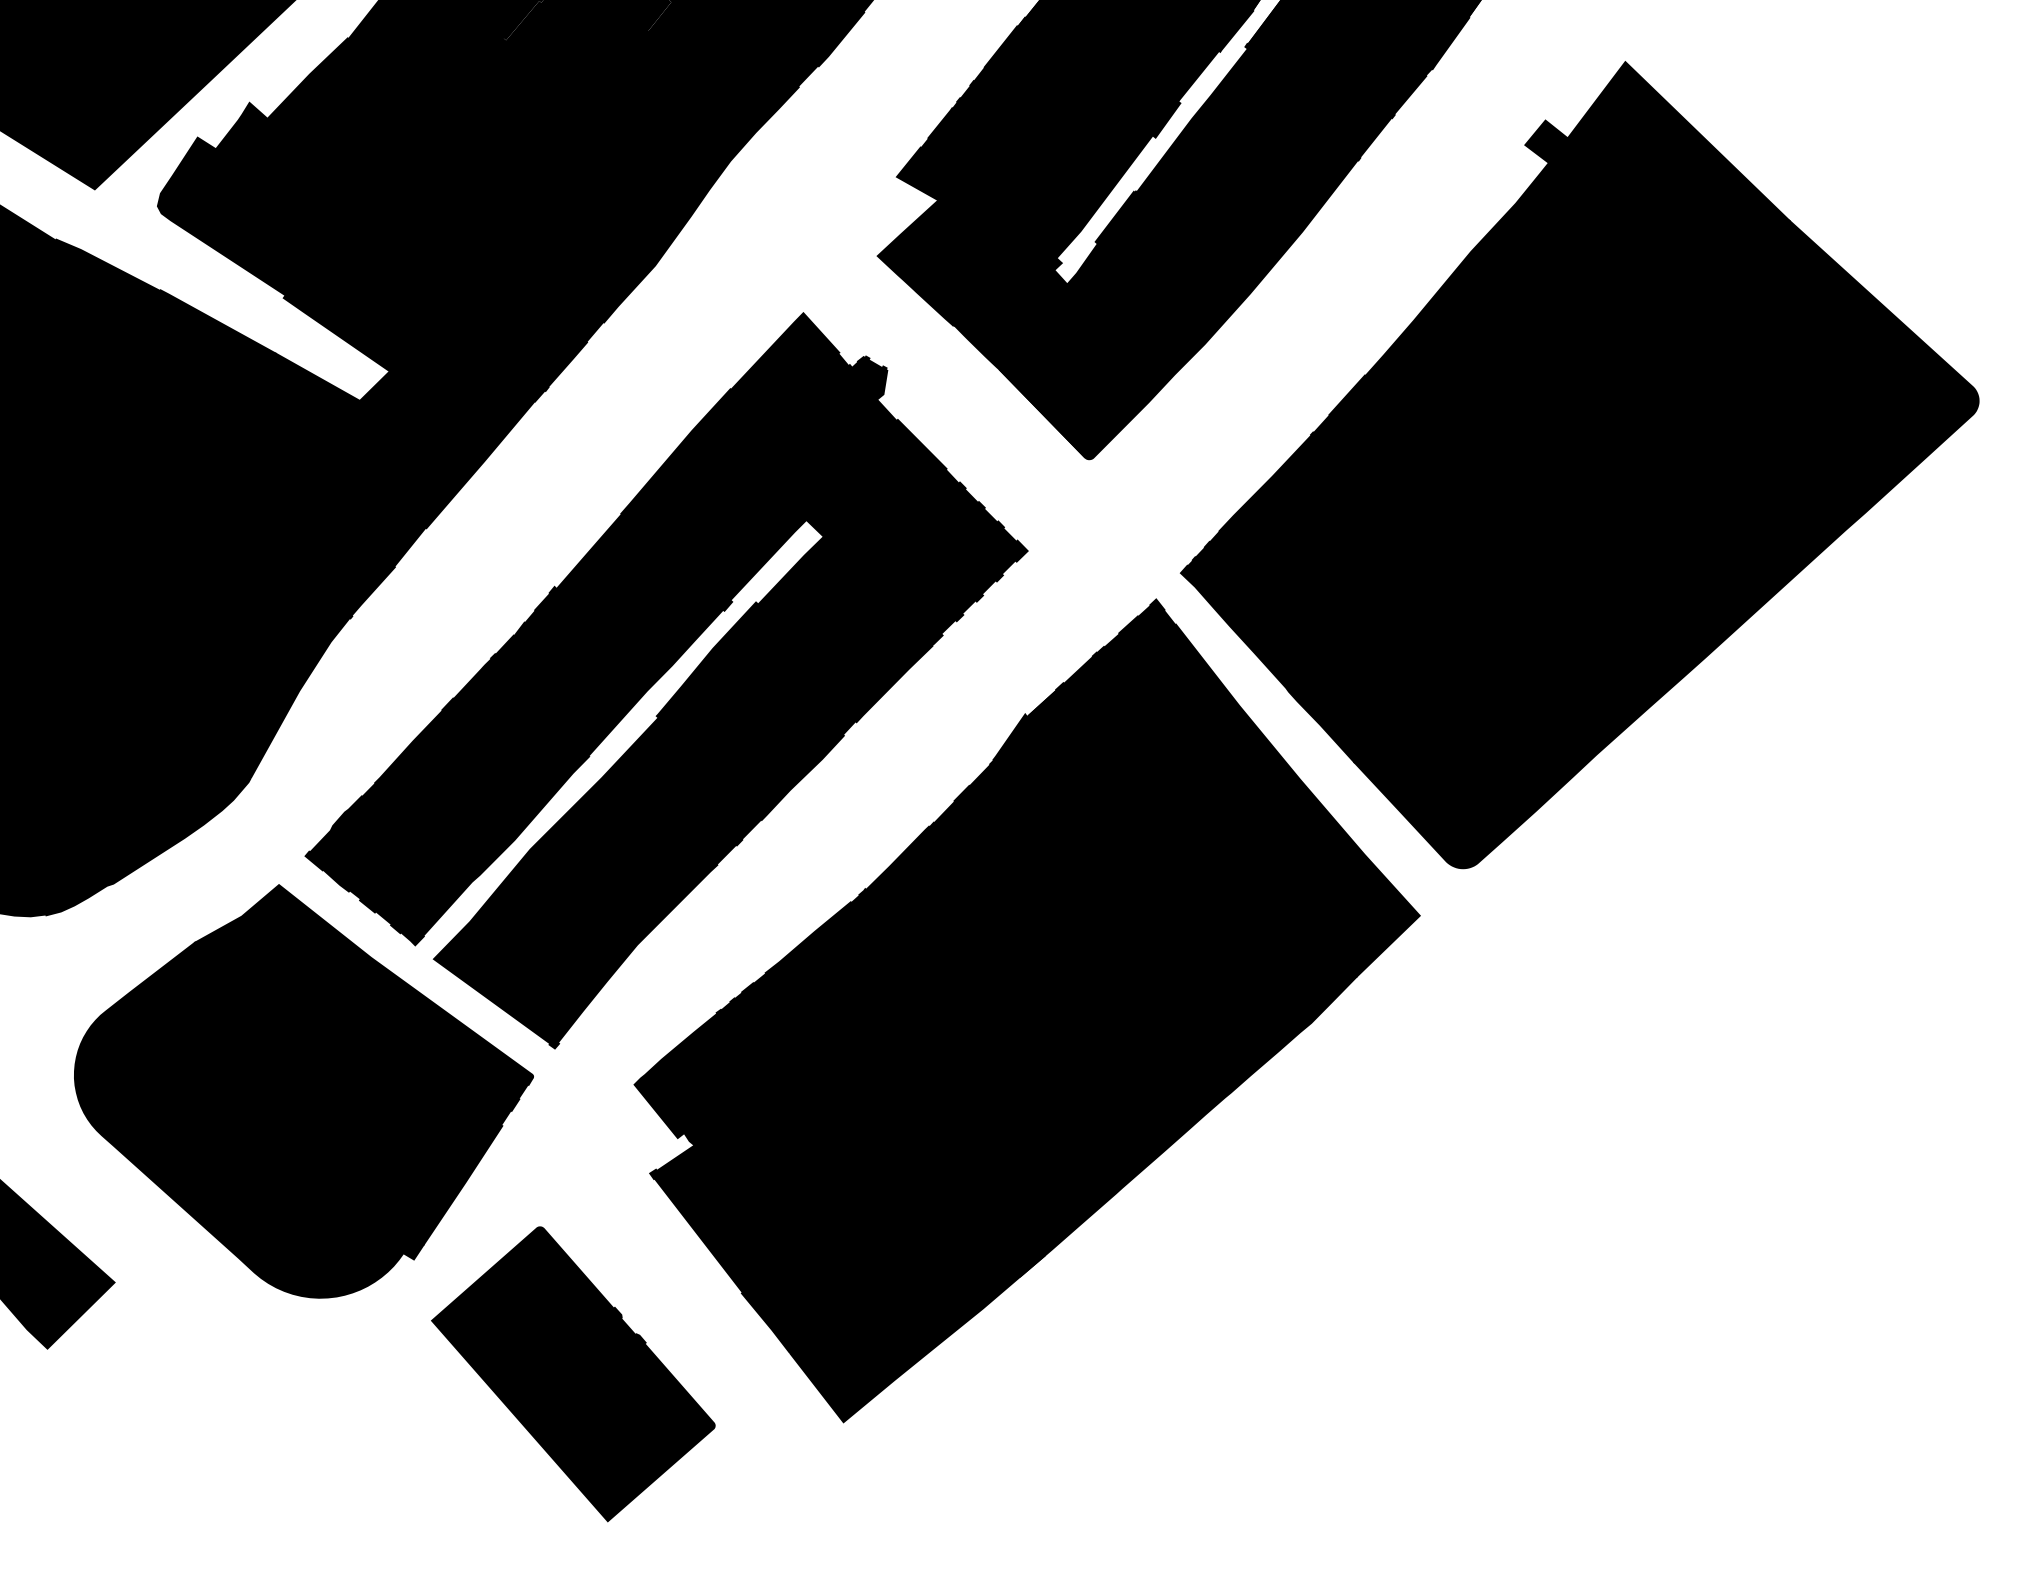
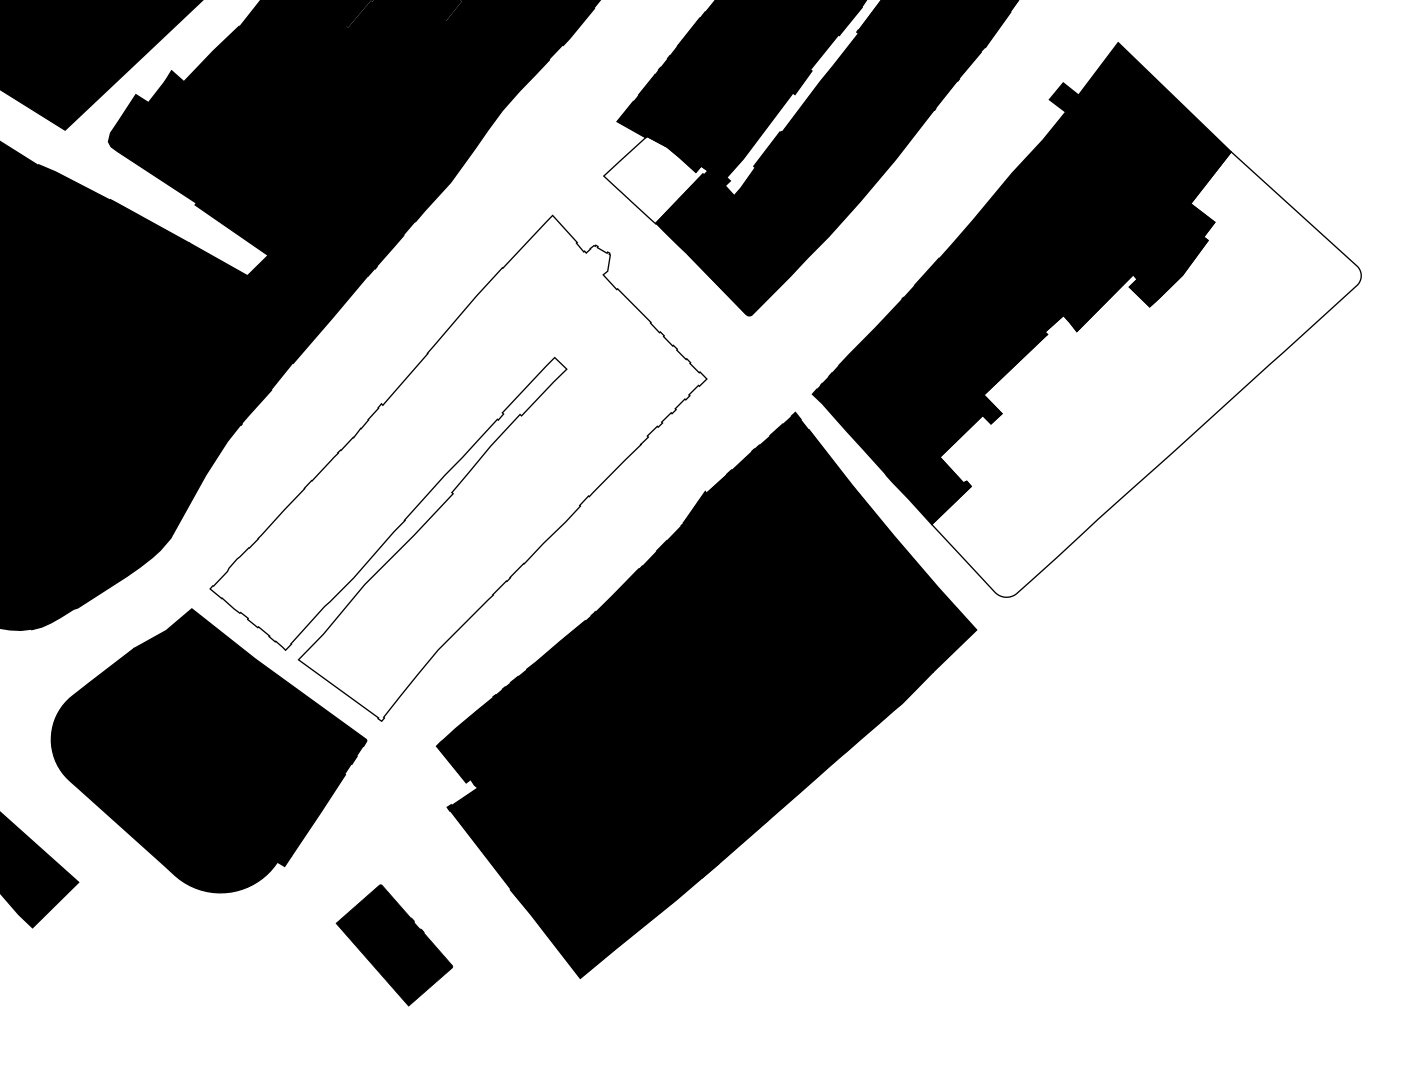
fill: (952, 261) -> (655, 179), removed
fill: (1666, 544) -> (1146, 374), removed
fill: (666, 681) -> (458, 468), removed
part: (573, 1374) -> (394, 945), size x0.6

